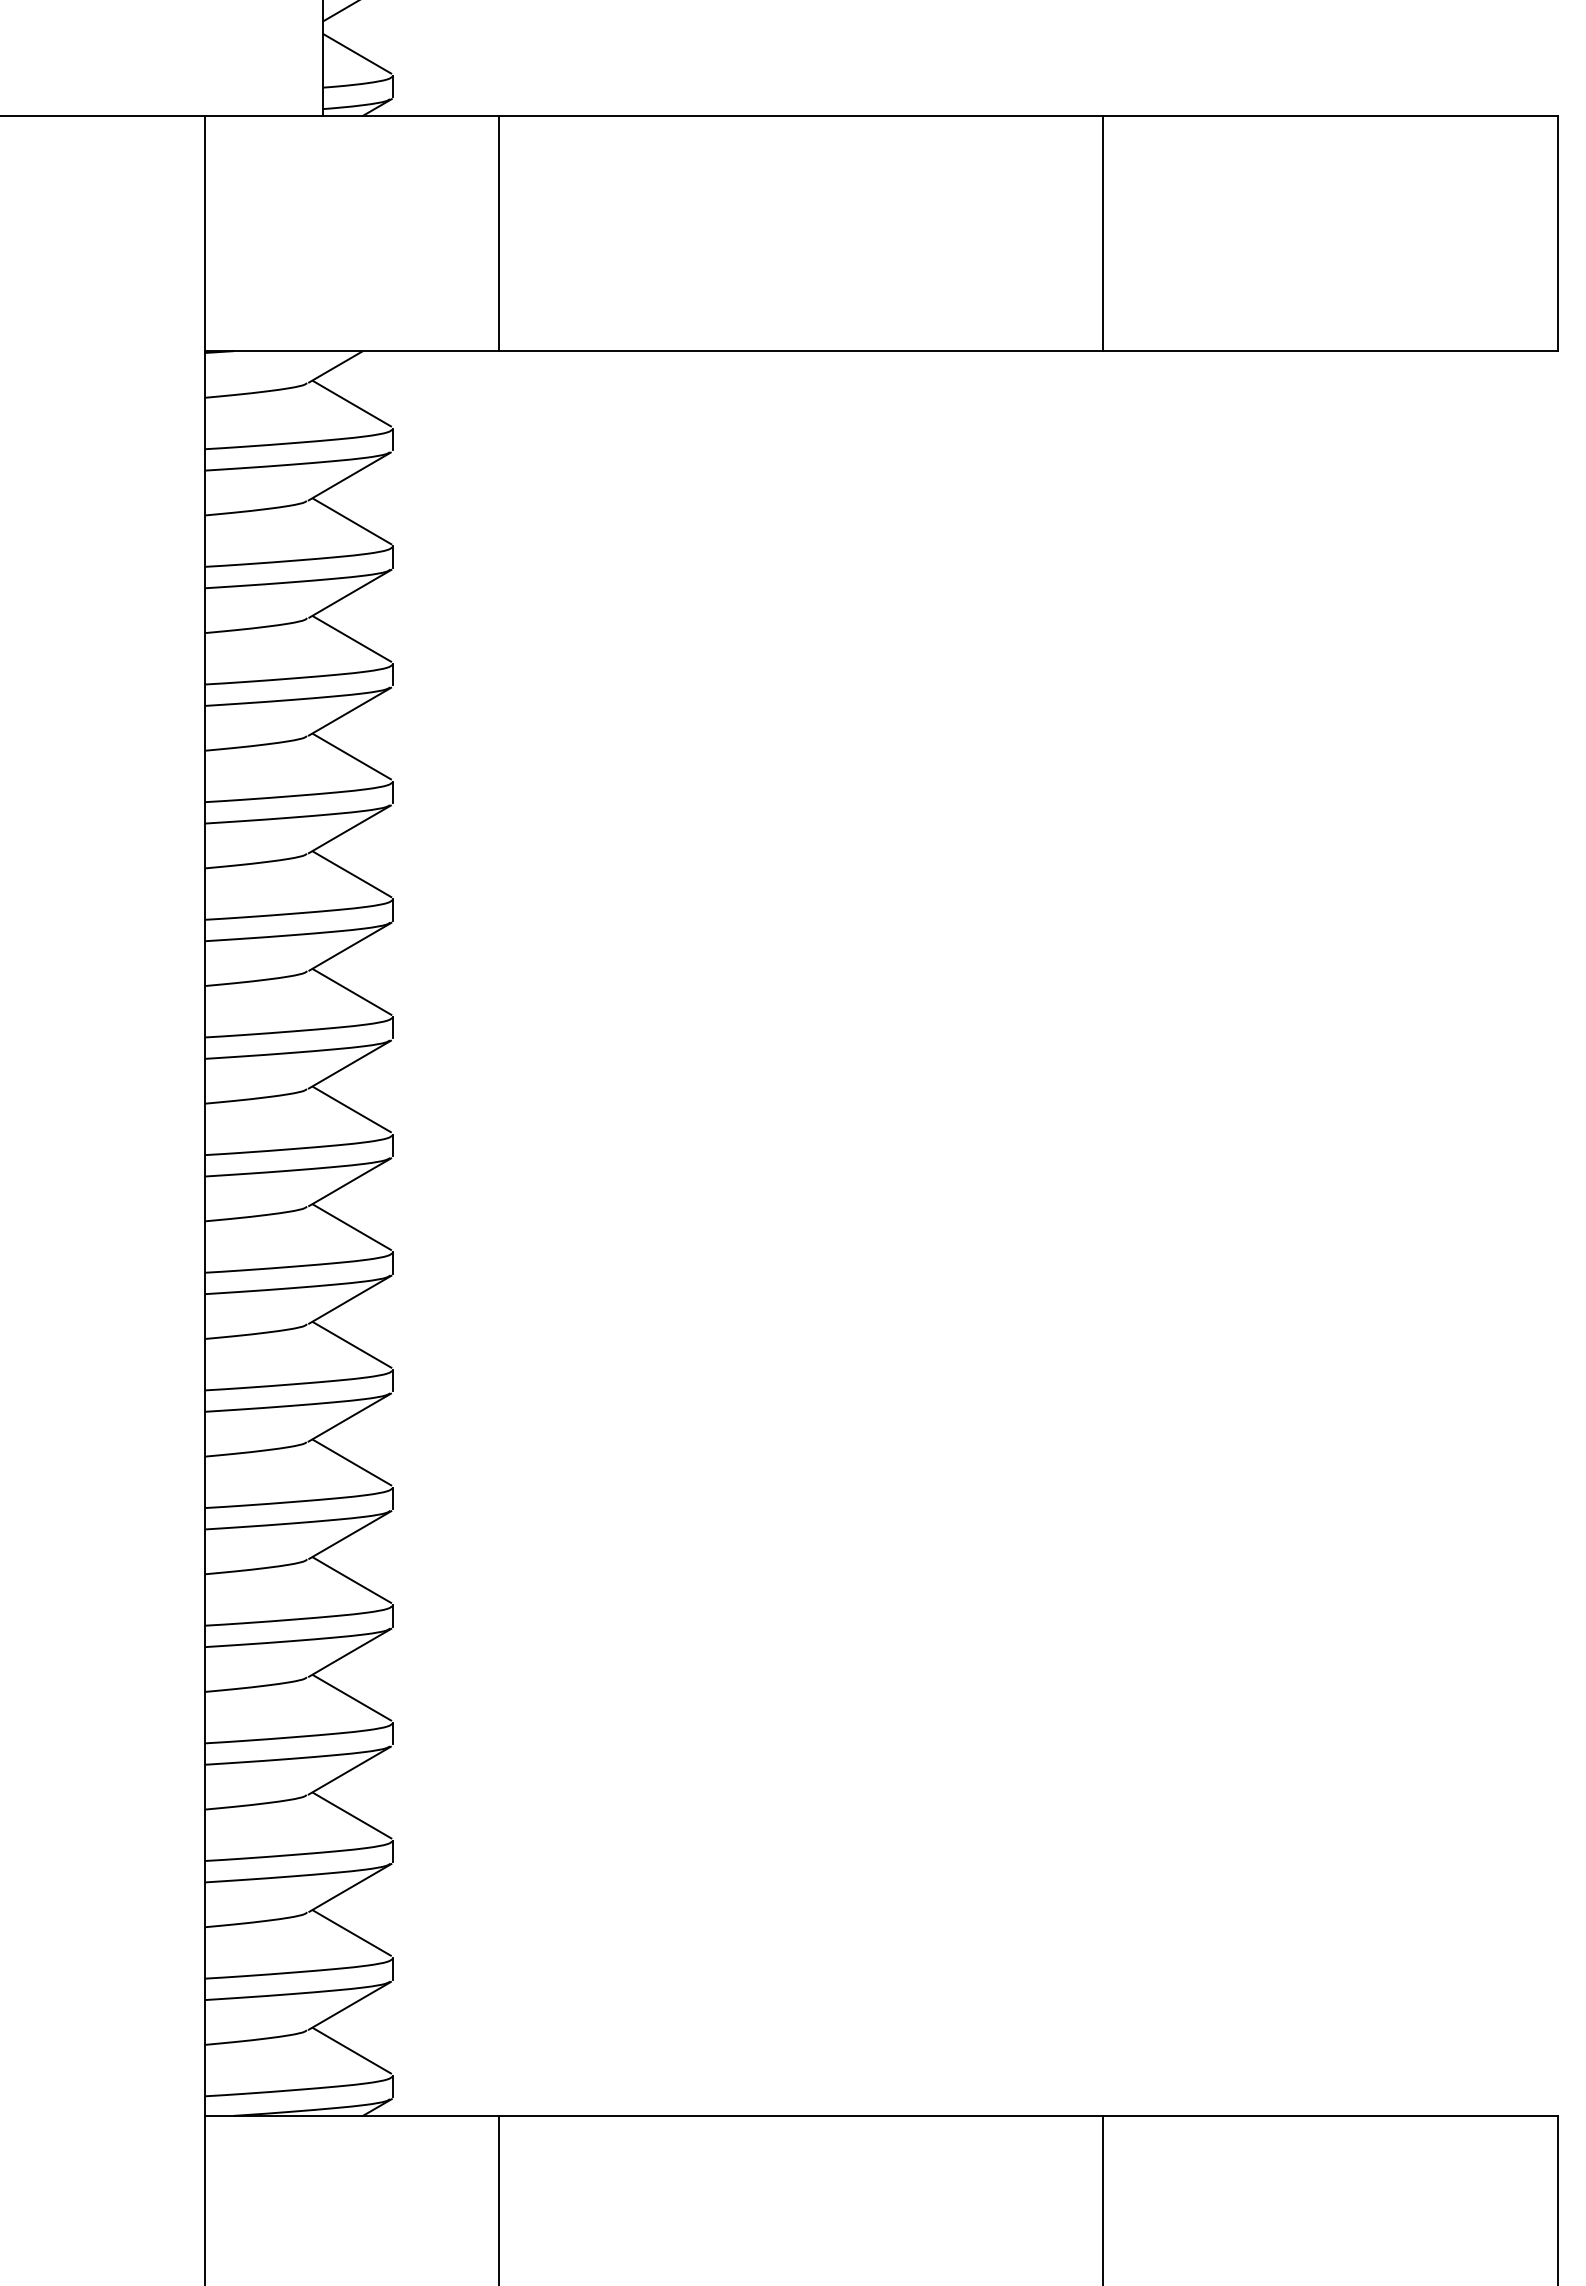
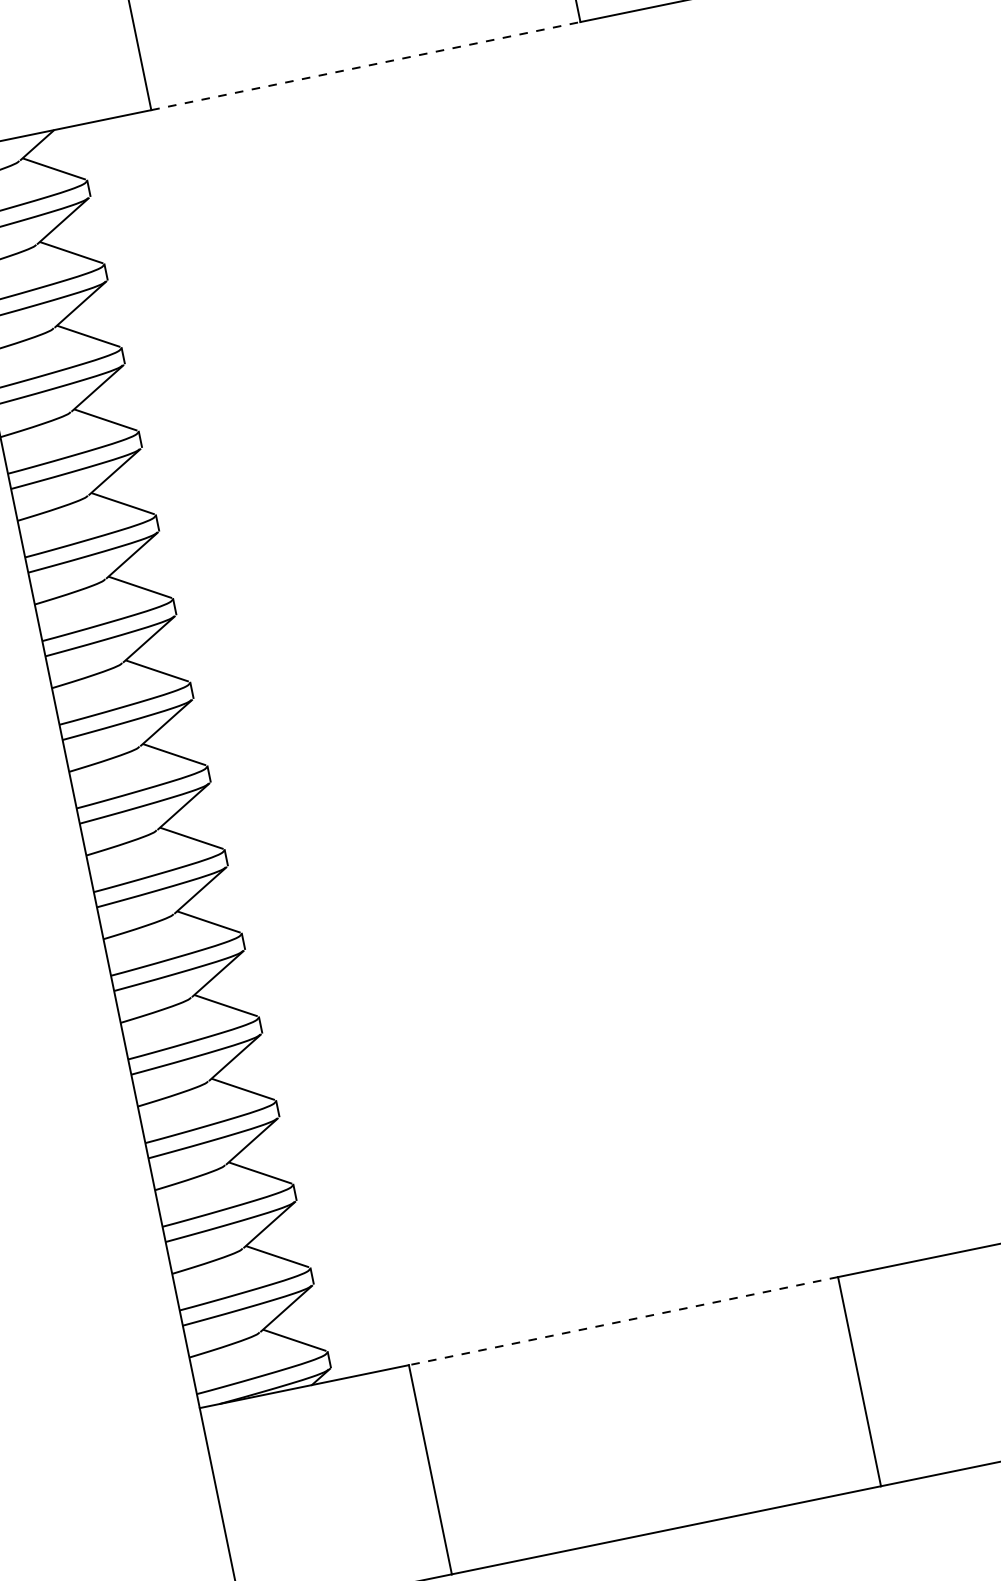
line: (801, 351) -> (366, 66), solid -> dashed
line: (801, 2115) -> (623, 1320), solid -> dashed

